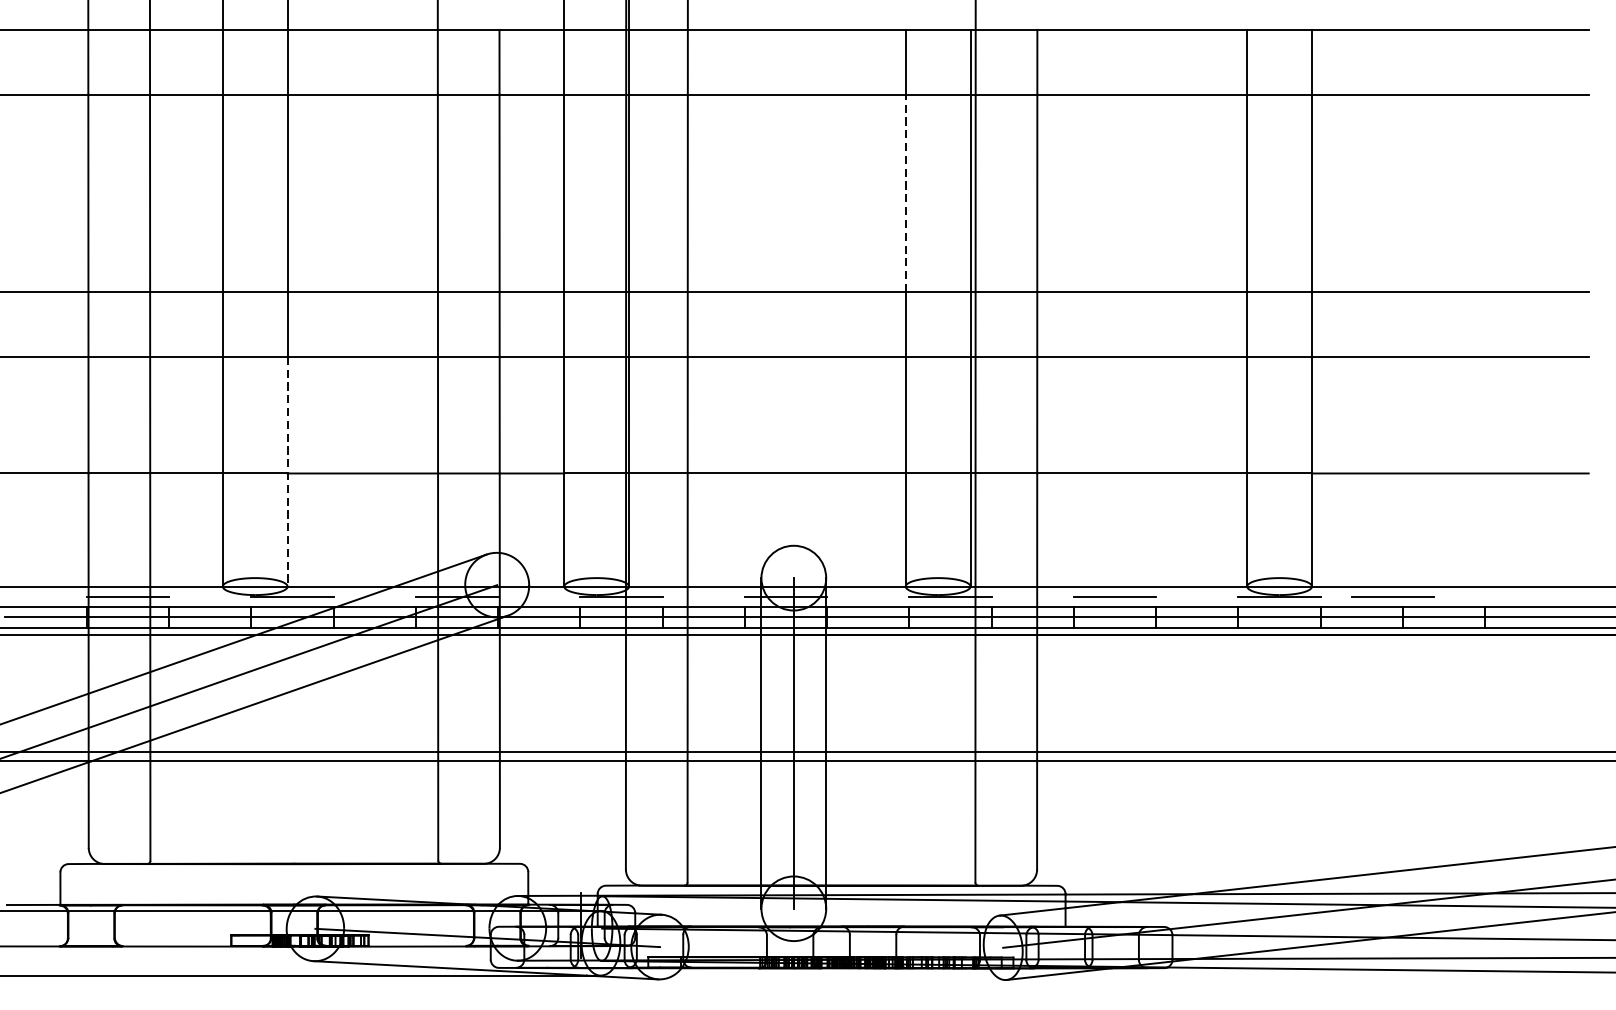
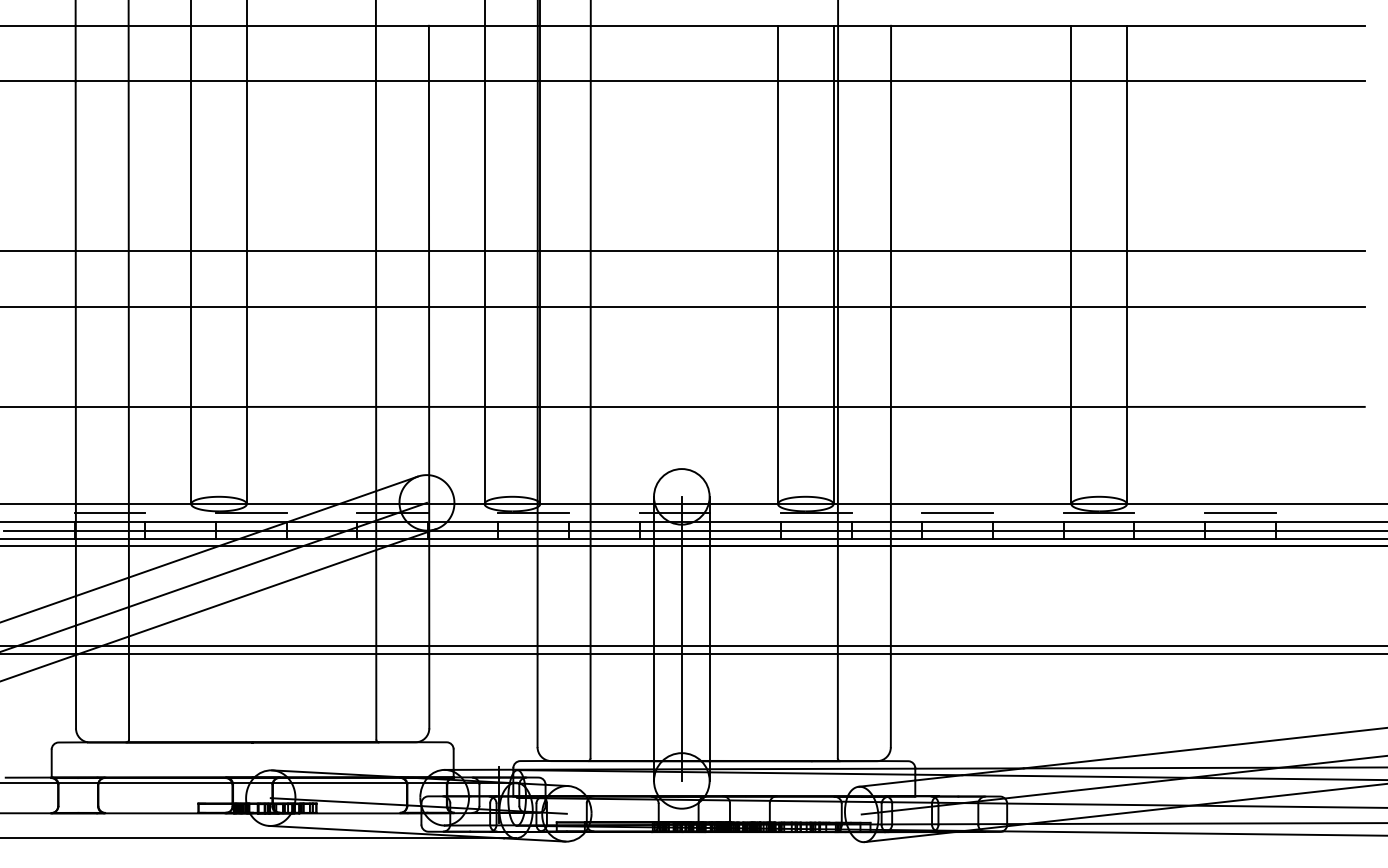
line: (905, 193) -> (777, 166), dashed -> solid
line: (287, 471) -> (246, 405), dashed -> solid
line: (1392, 596) -> (1240, 512), moved

